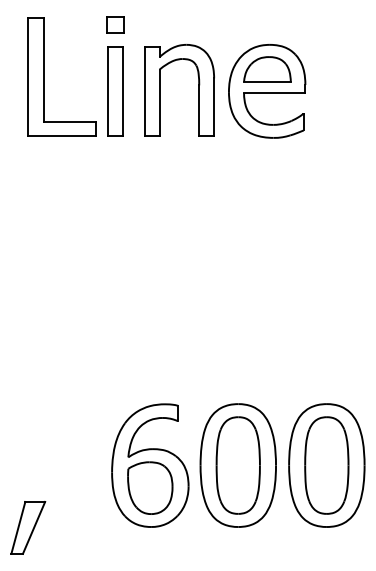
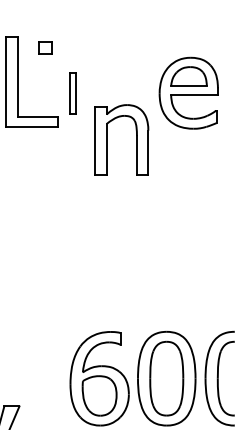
part: (115, 24) -> (45, 47), moved
part: (160, 90) -> (107, 139), moved
part: (115, 91) -> (73, 93), size x0.6

